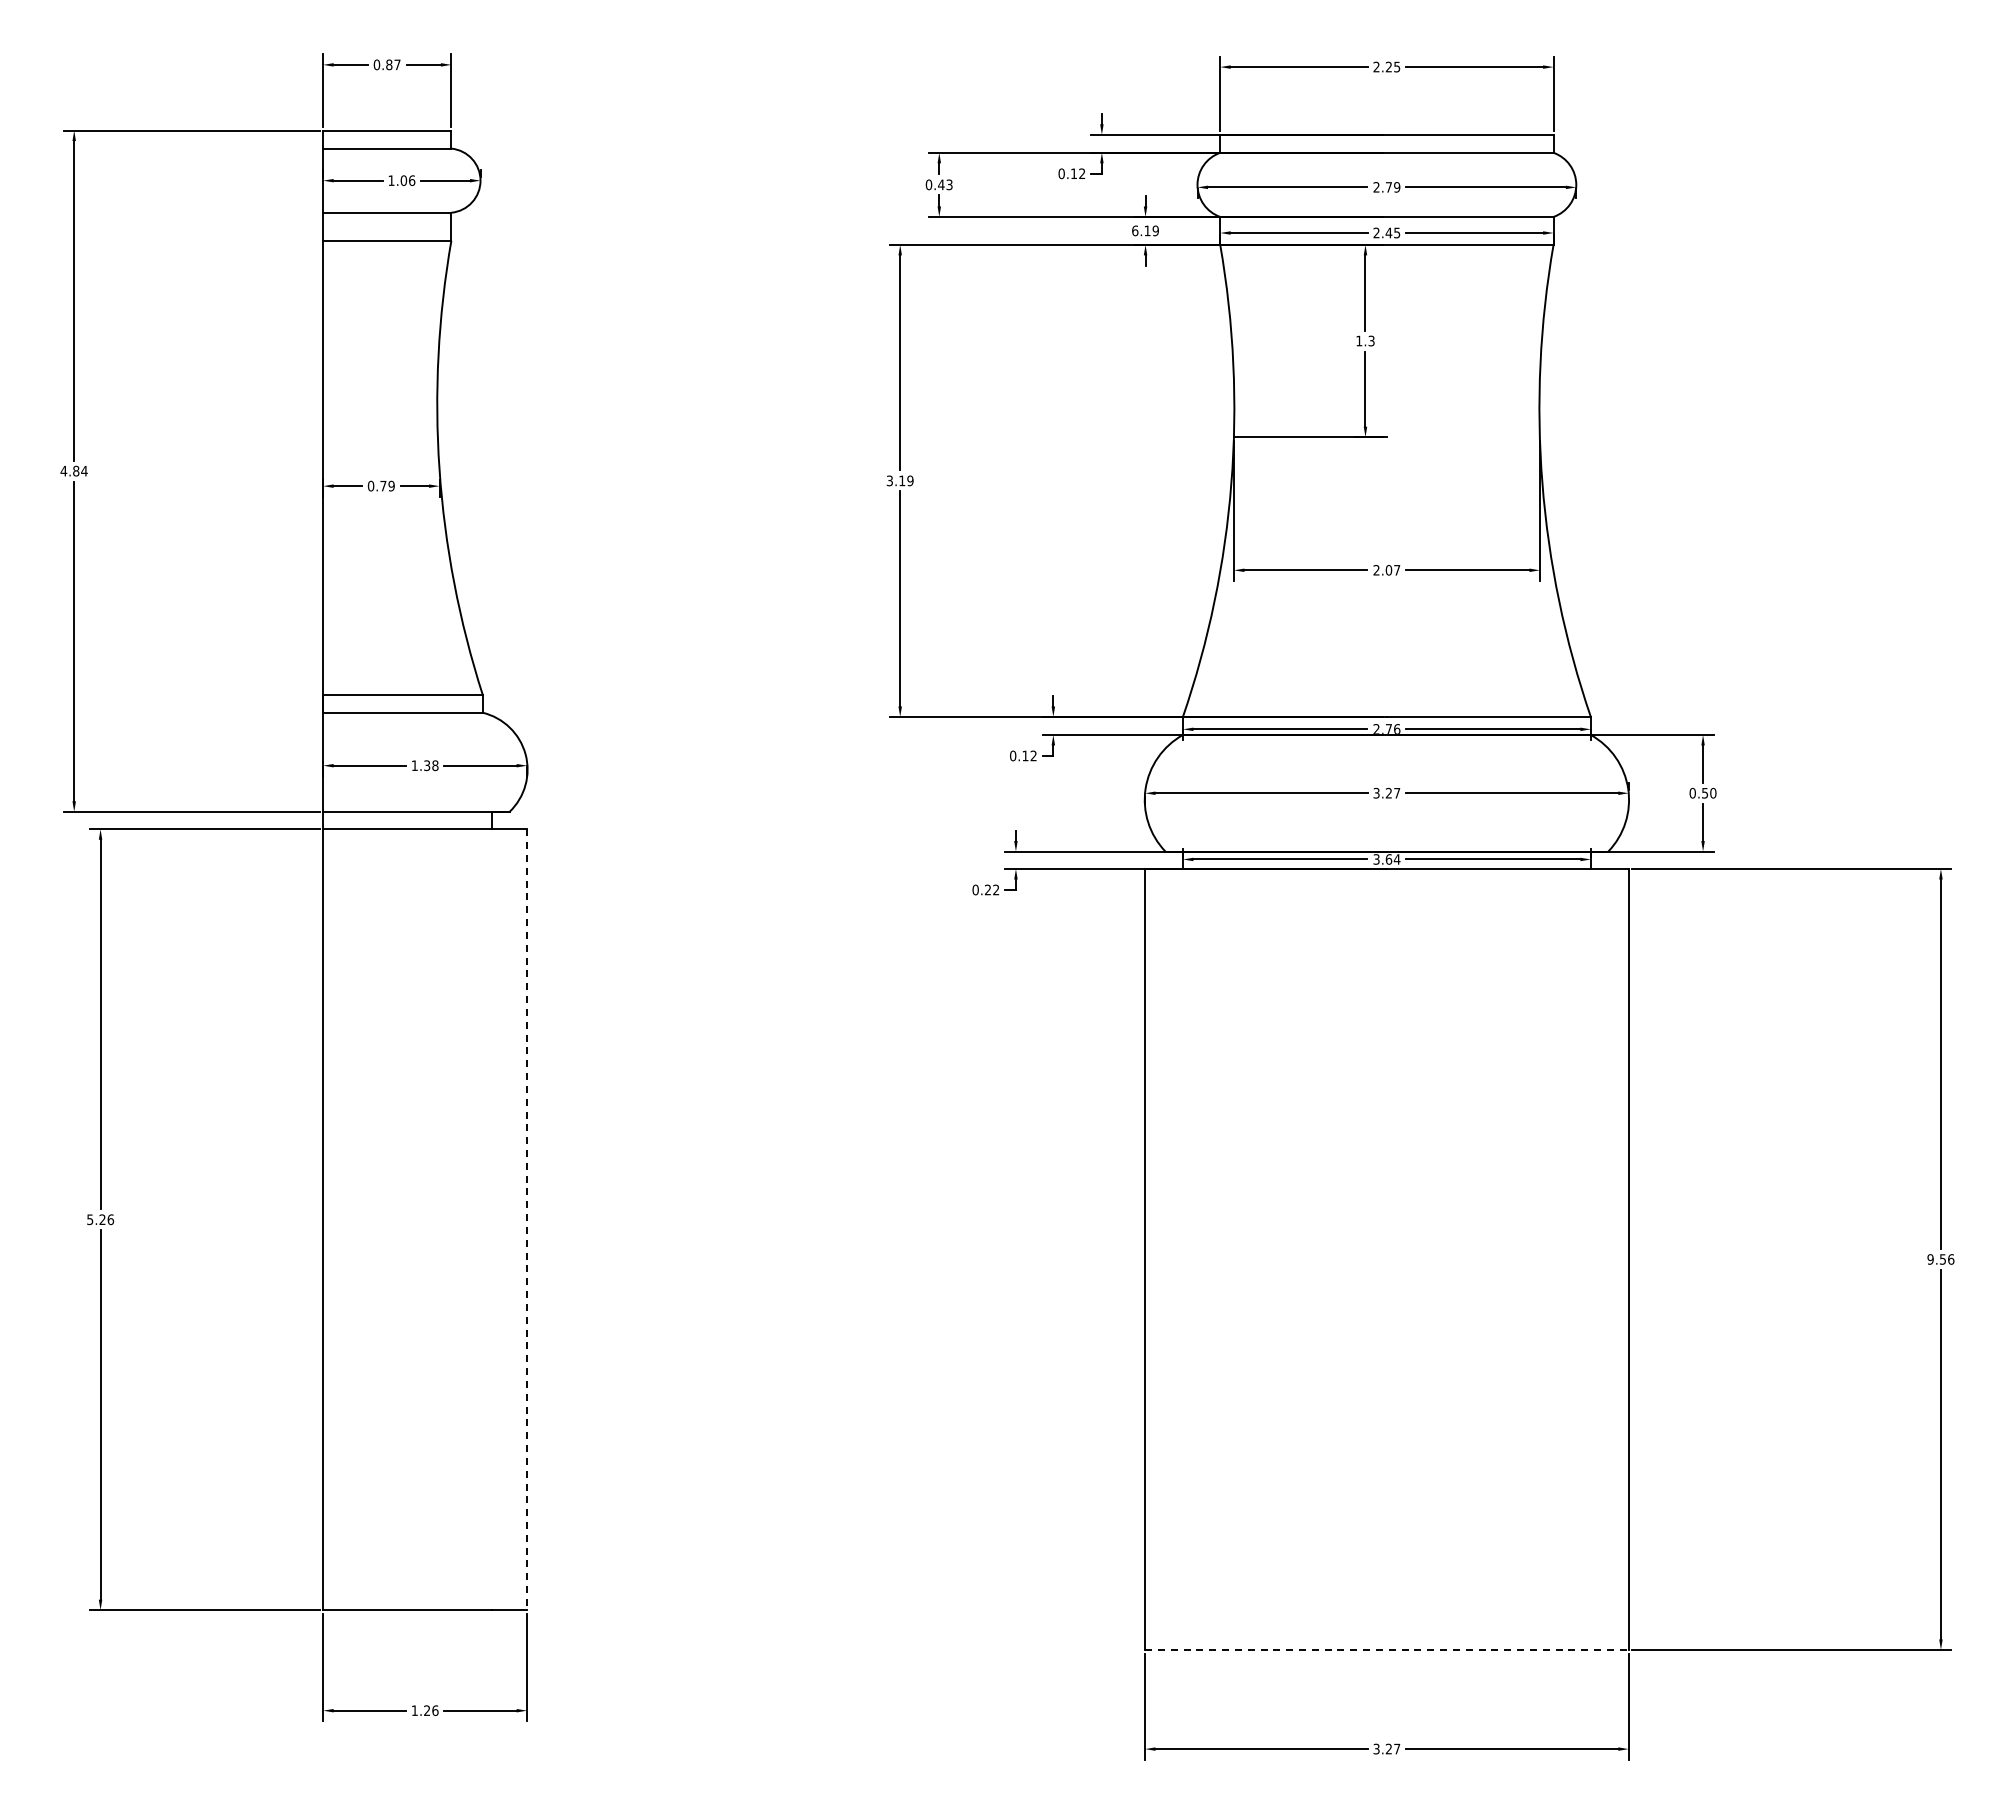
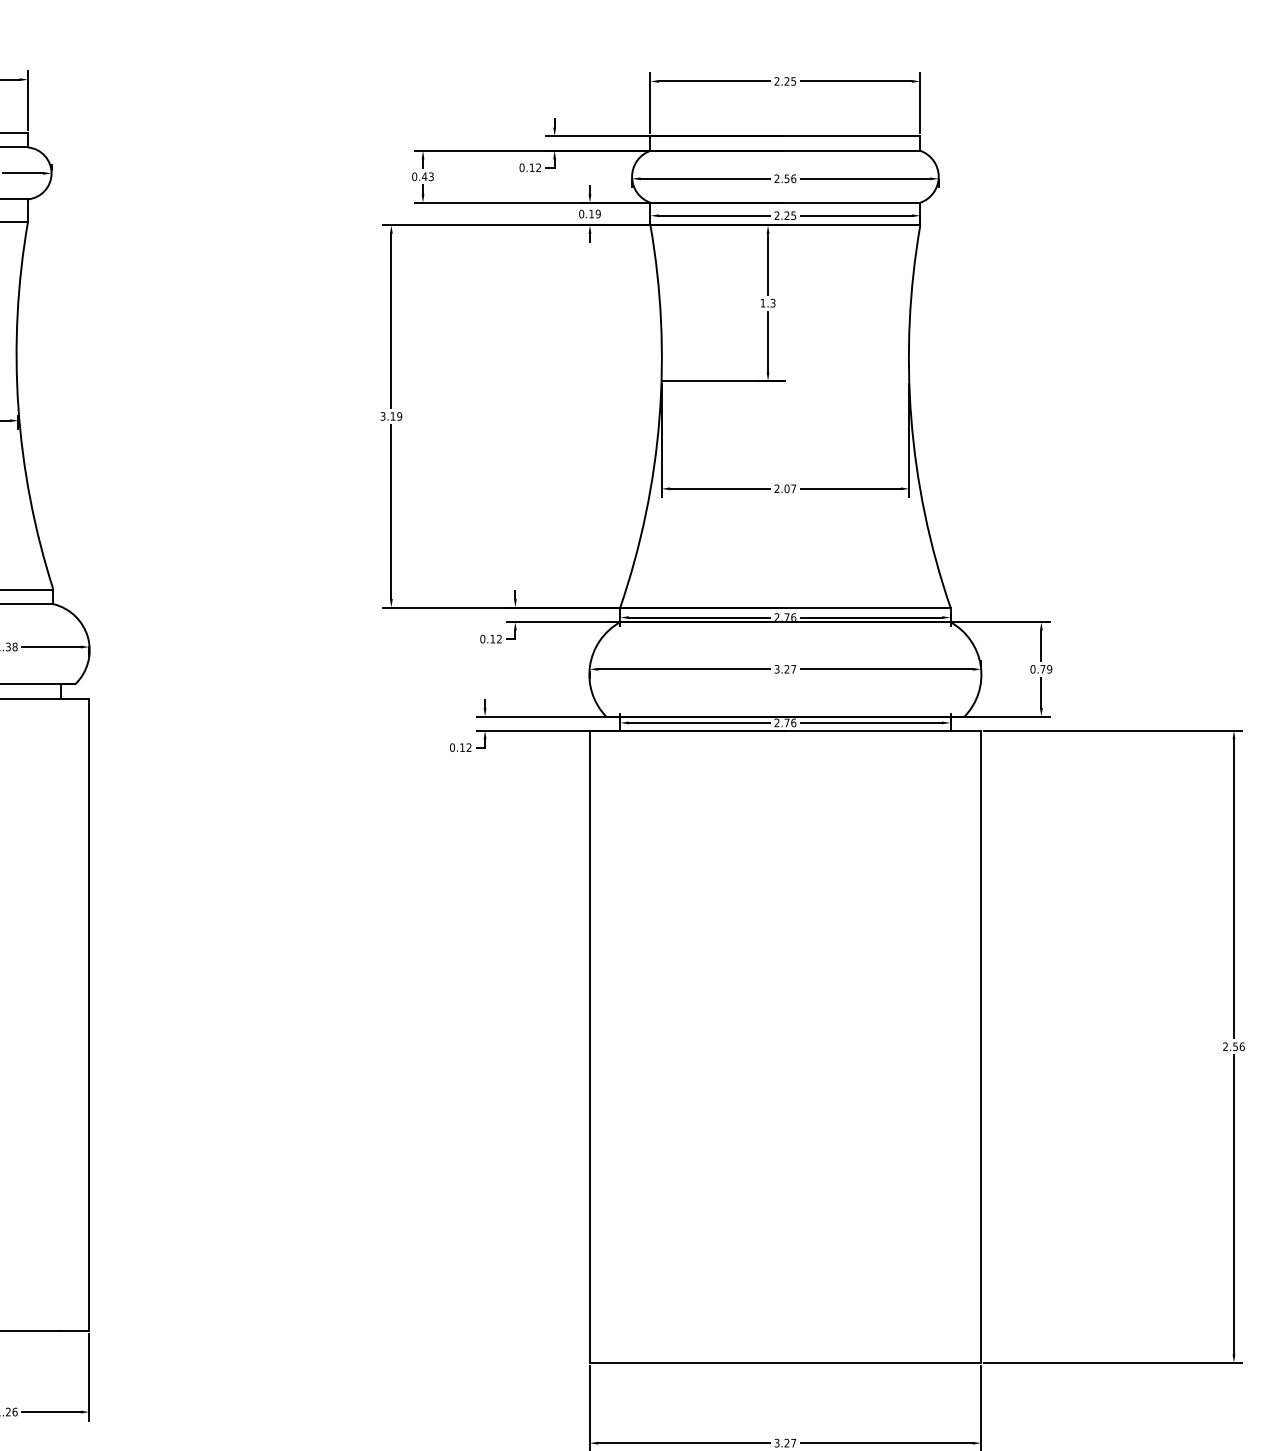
text: (1392, 187) -> (789, 178), 2.79 -> 2.56
text: (1135, 230) -> (581, 213), 6.19 -> 0.19
text: (1388, 232) -> (786, 215), 2.45 -> 2.25
text: (1709, 793) -> (1046, 669), 0.50 -> 0.79
text: (1386, 859) -> (785, 722), 3.64 -> 2.76
text: (987, 889) -> (462, 747), 0.22 -> 0.12
line: (527, 1220) -> (89, 1015), dashed -> solid
text: (1930, 1259) -> (1225, 1046), 9.56 -> 2.56
line: (1386, 1649) -> (785, 1362), dashed -> solid

